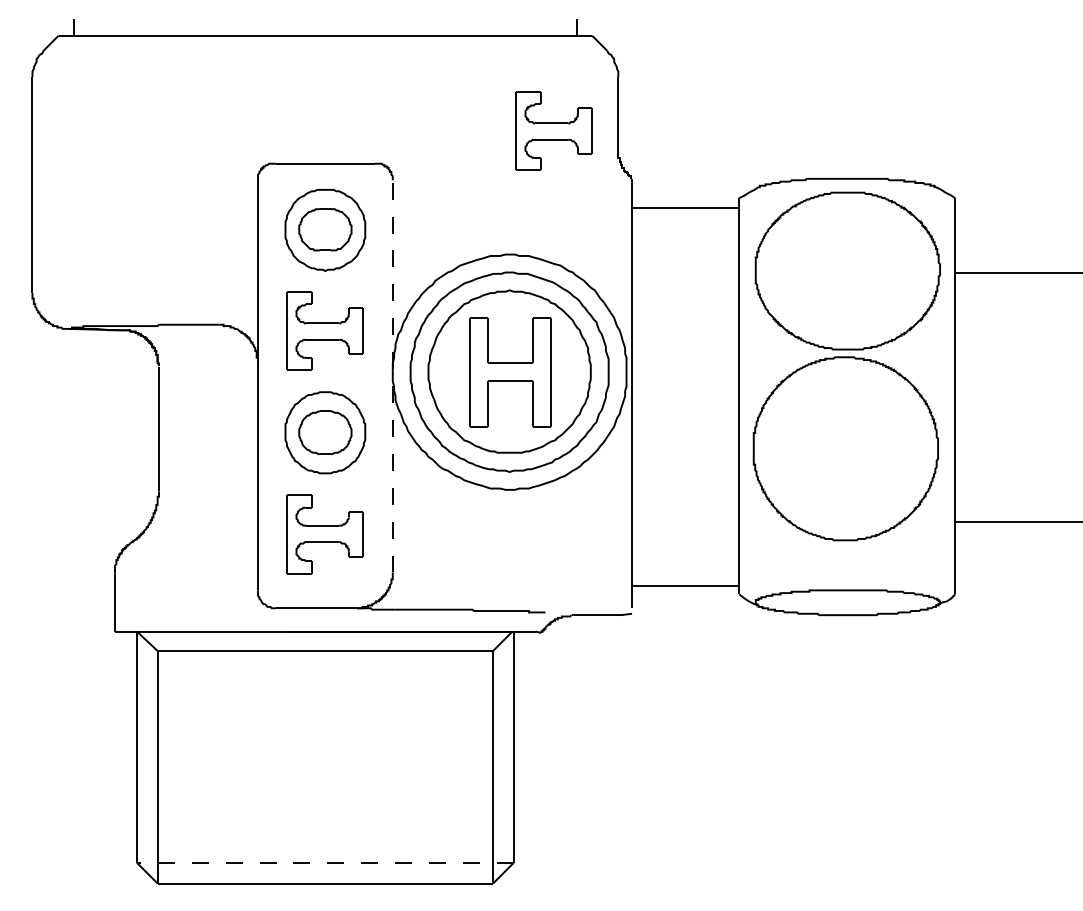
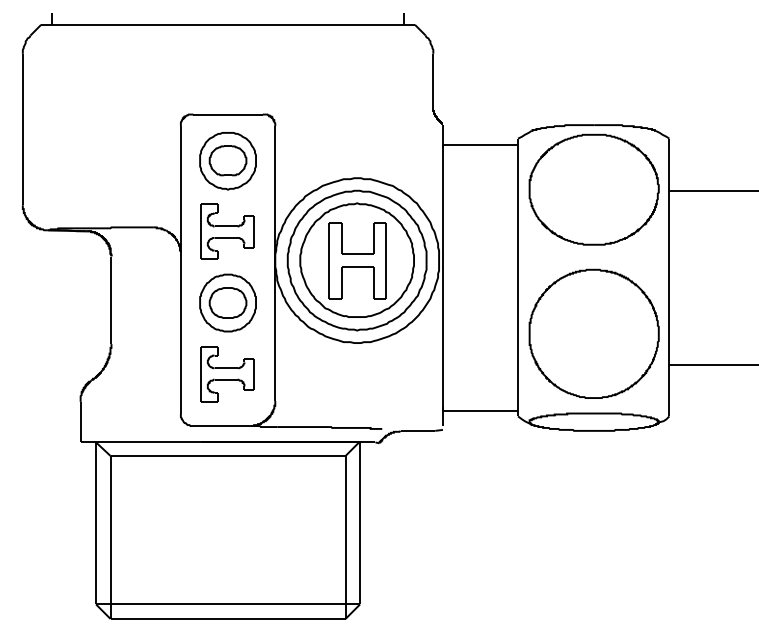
part: (553, 130) -> (387, 91), removed
line: (392, 375) -> (275, 262), dashed -> solid
part: (845, 448) -> (593, 333), moved
line: (324, 862) -> (227, 604), dashed -> solid

